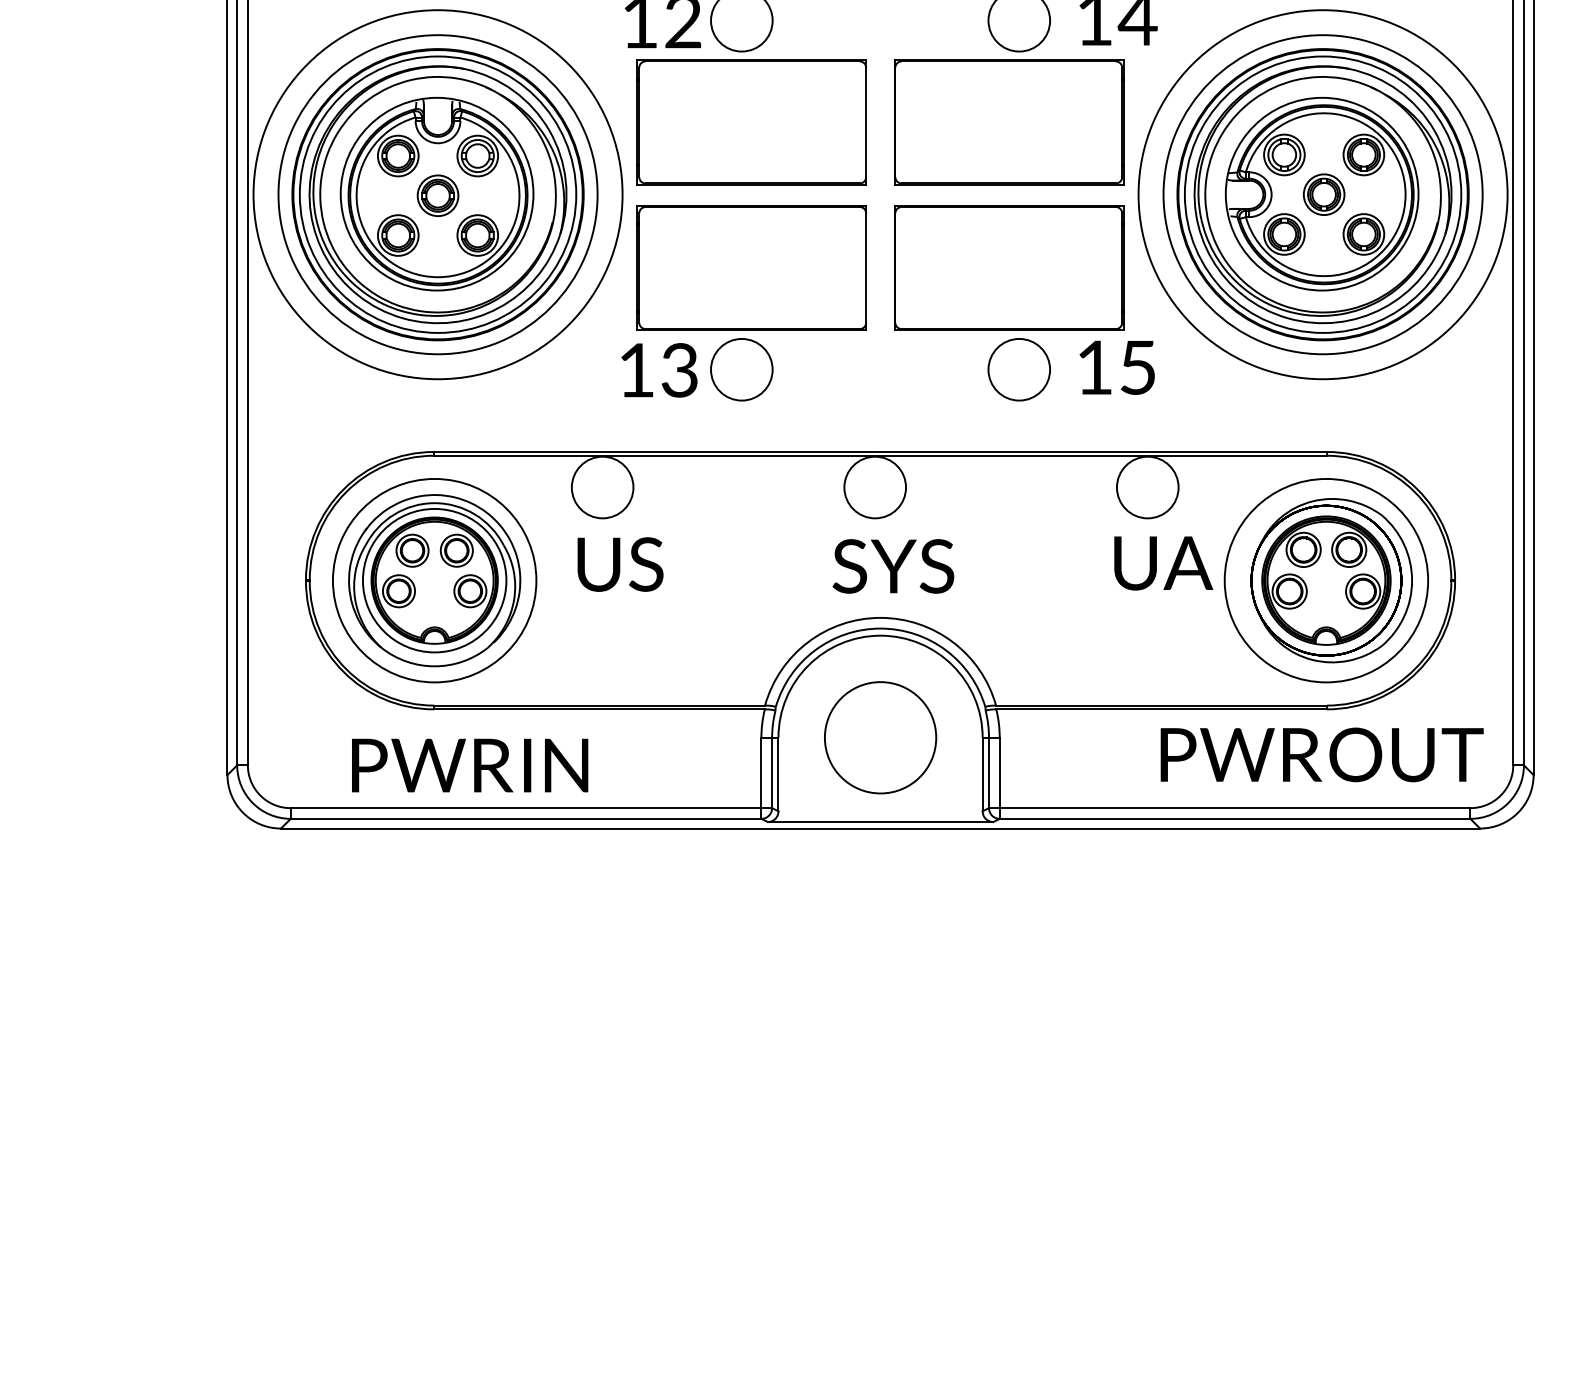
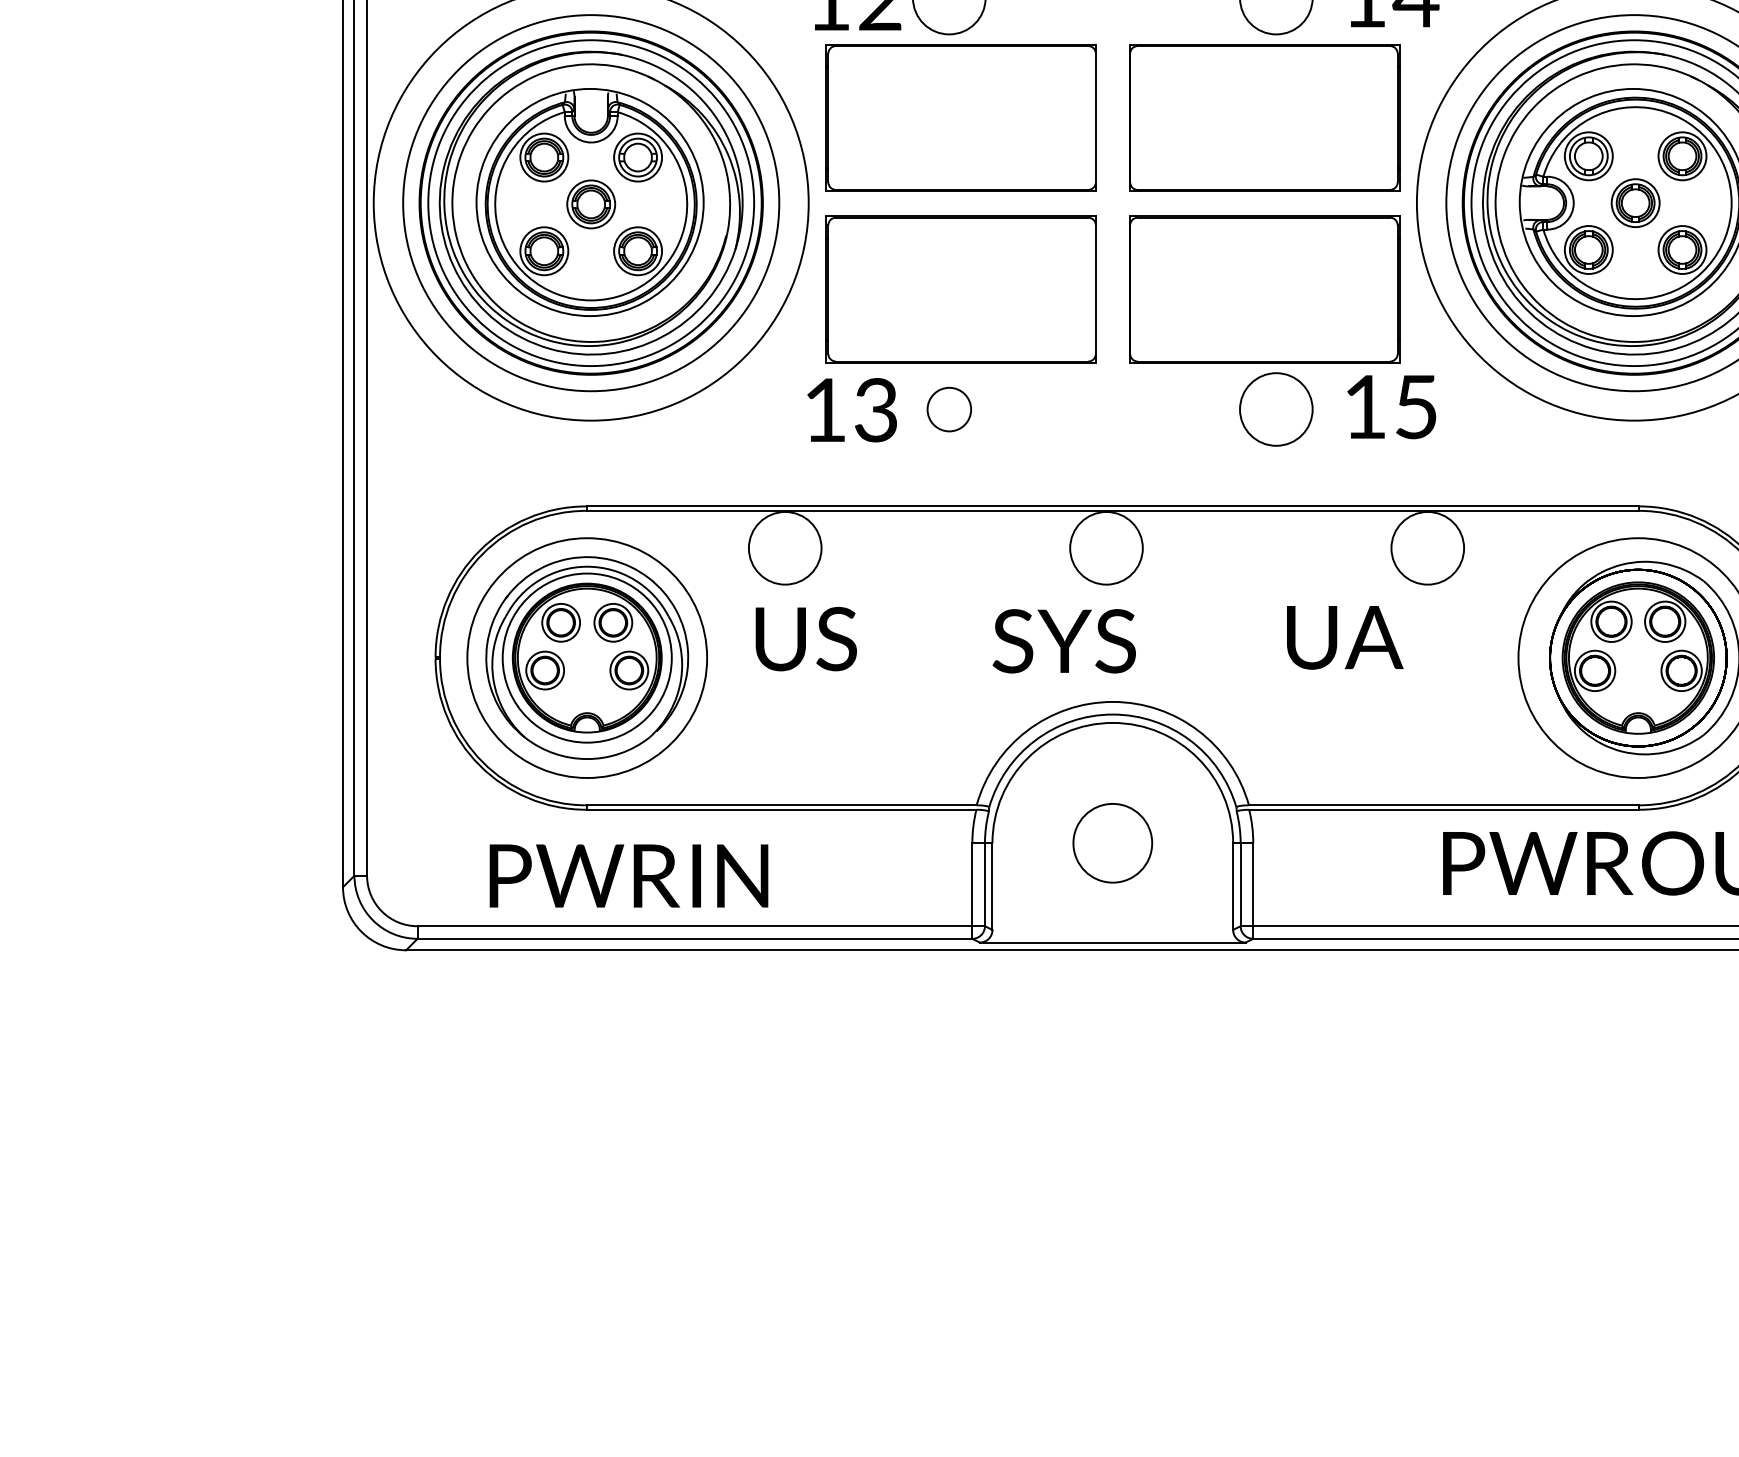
circle: (741, 369) -> (948, 409), size x0.6
text: (1163, 563) -> (1344, 637), moved
text: (893, 566) -> (1064, 641), moved
circle: (880, 737) -> (1112, 842), size x0.6

